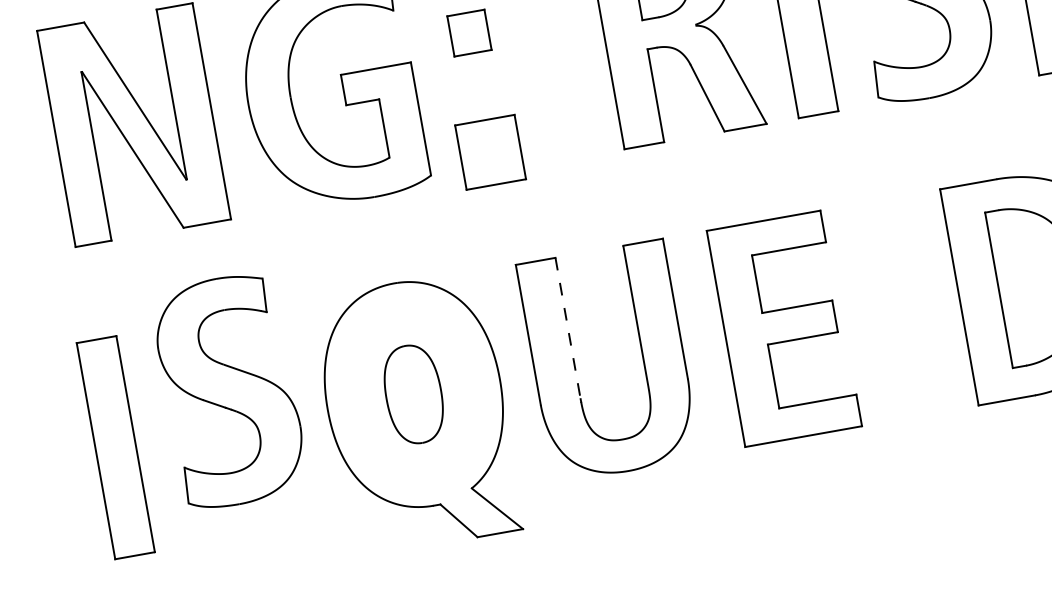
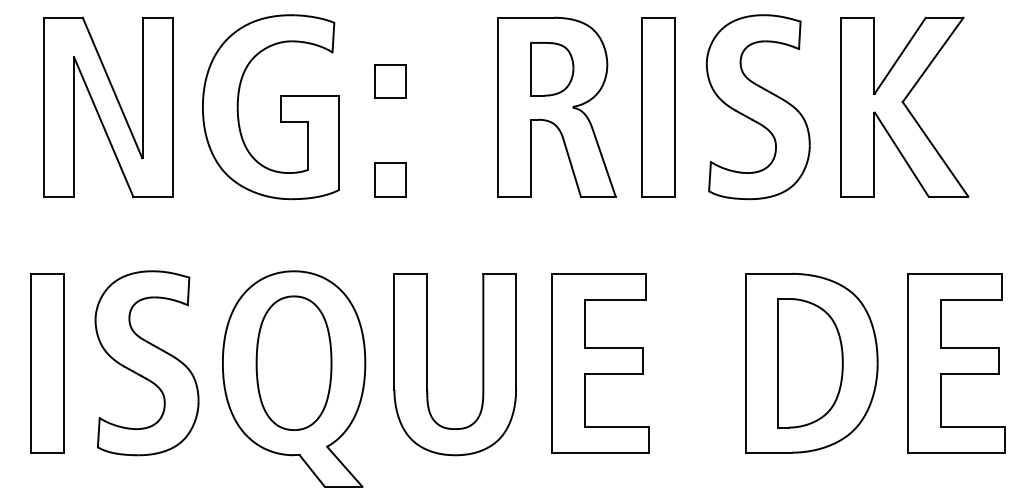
part: (490, 151) -> (390, 179), size x0.62
line: (568, 328) -> (427, 332), dashed -> solid
part: (229, 391) -> (146, 363), moved
part: (412, 393) -> (293, 362), size x1.67

